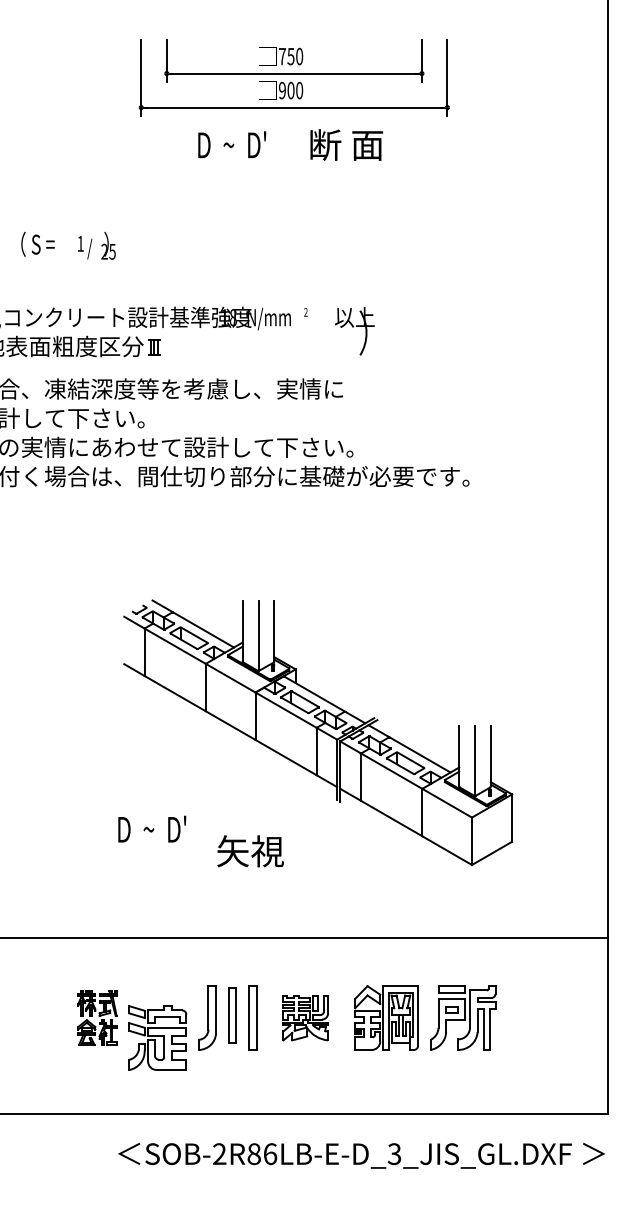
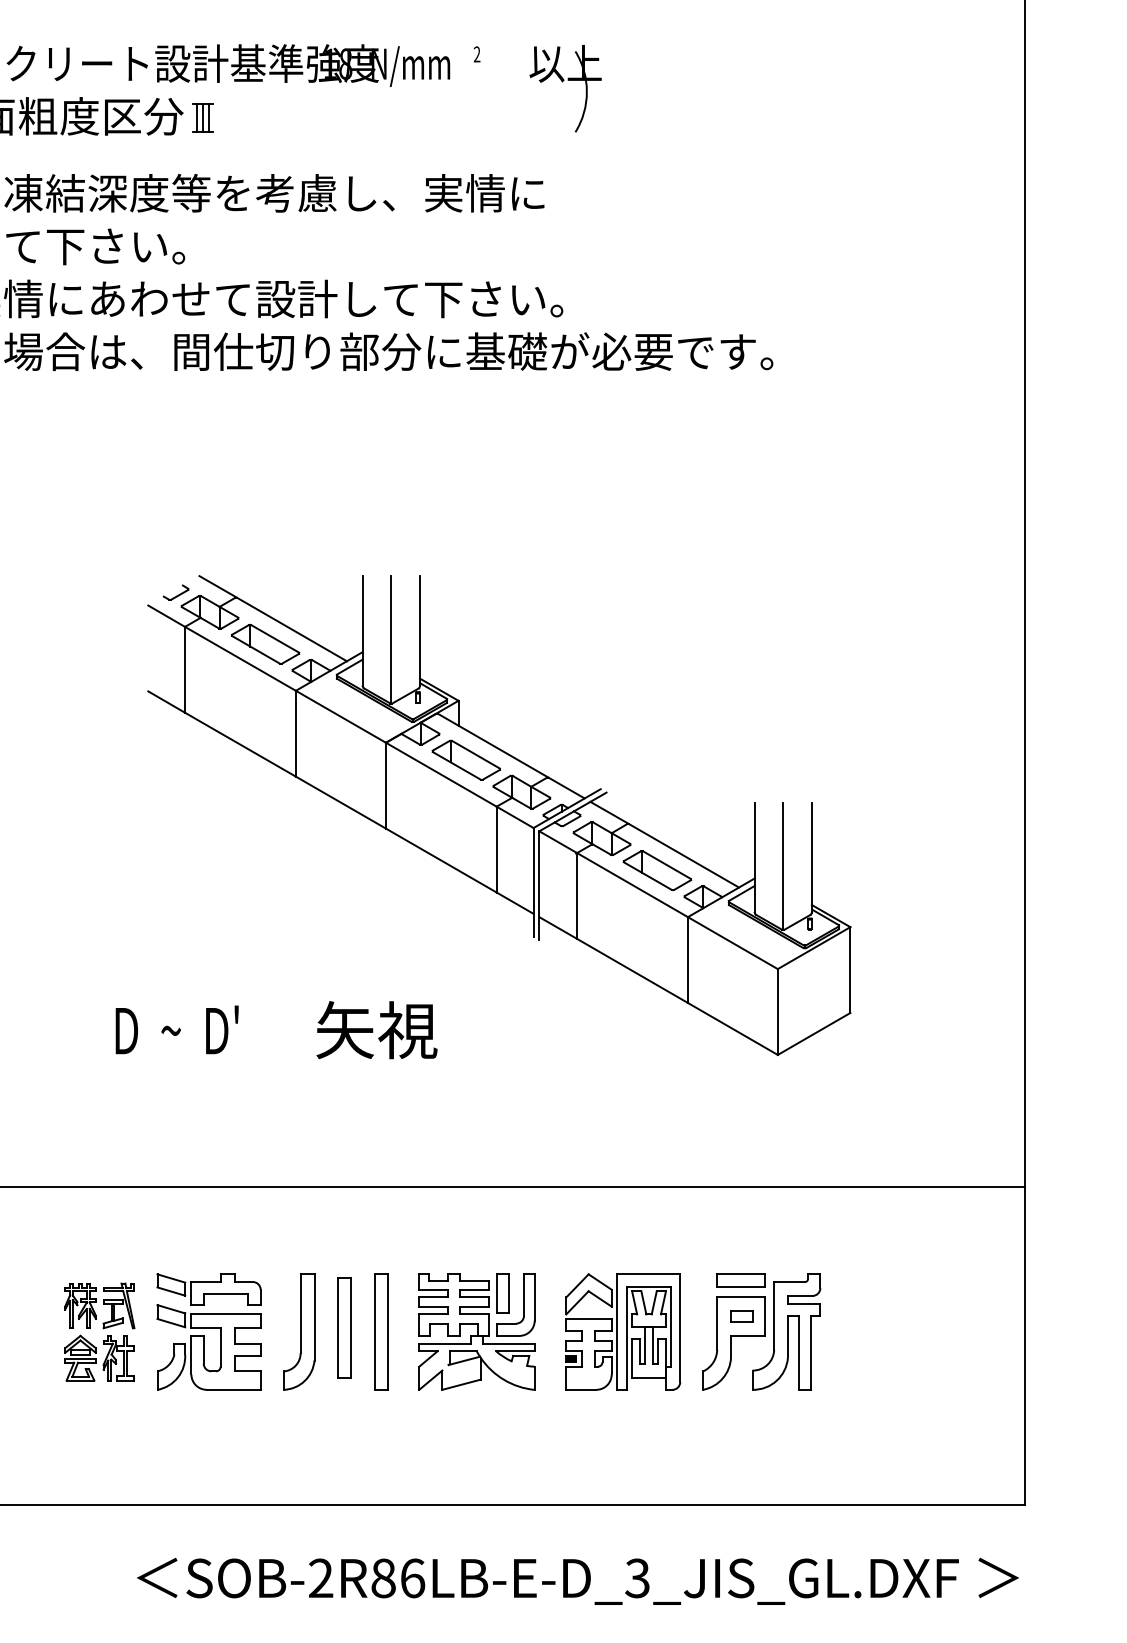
text: (152, 828) -> (177, 1028), moved
part: (305, 1017) -> (476, 1331), size x1.43
part: (157, 1037) -> (208, 1331), moved

